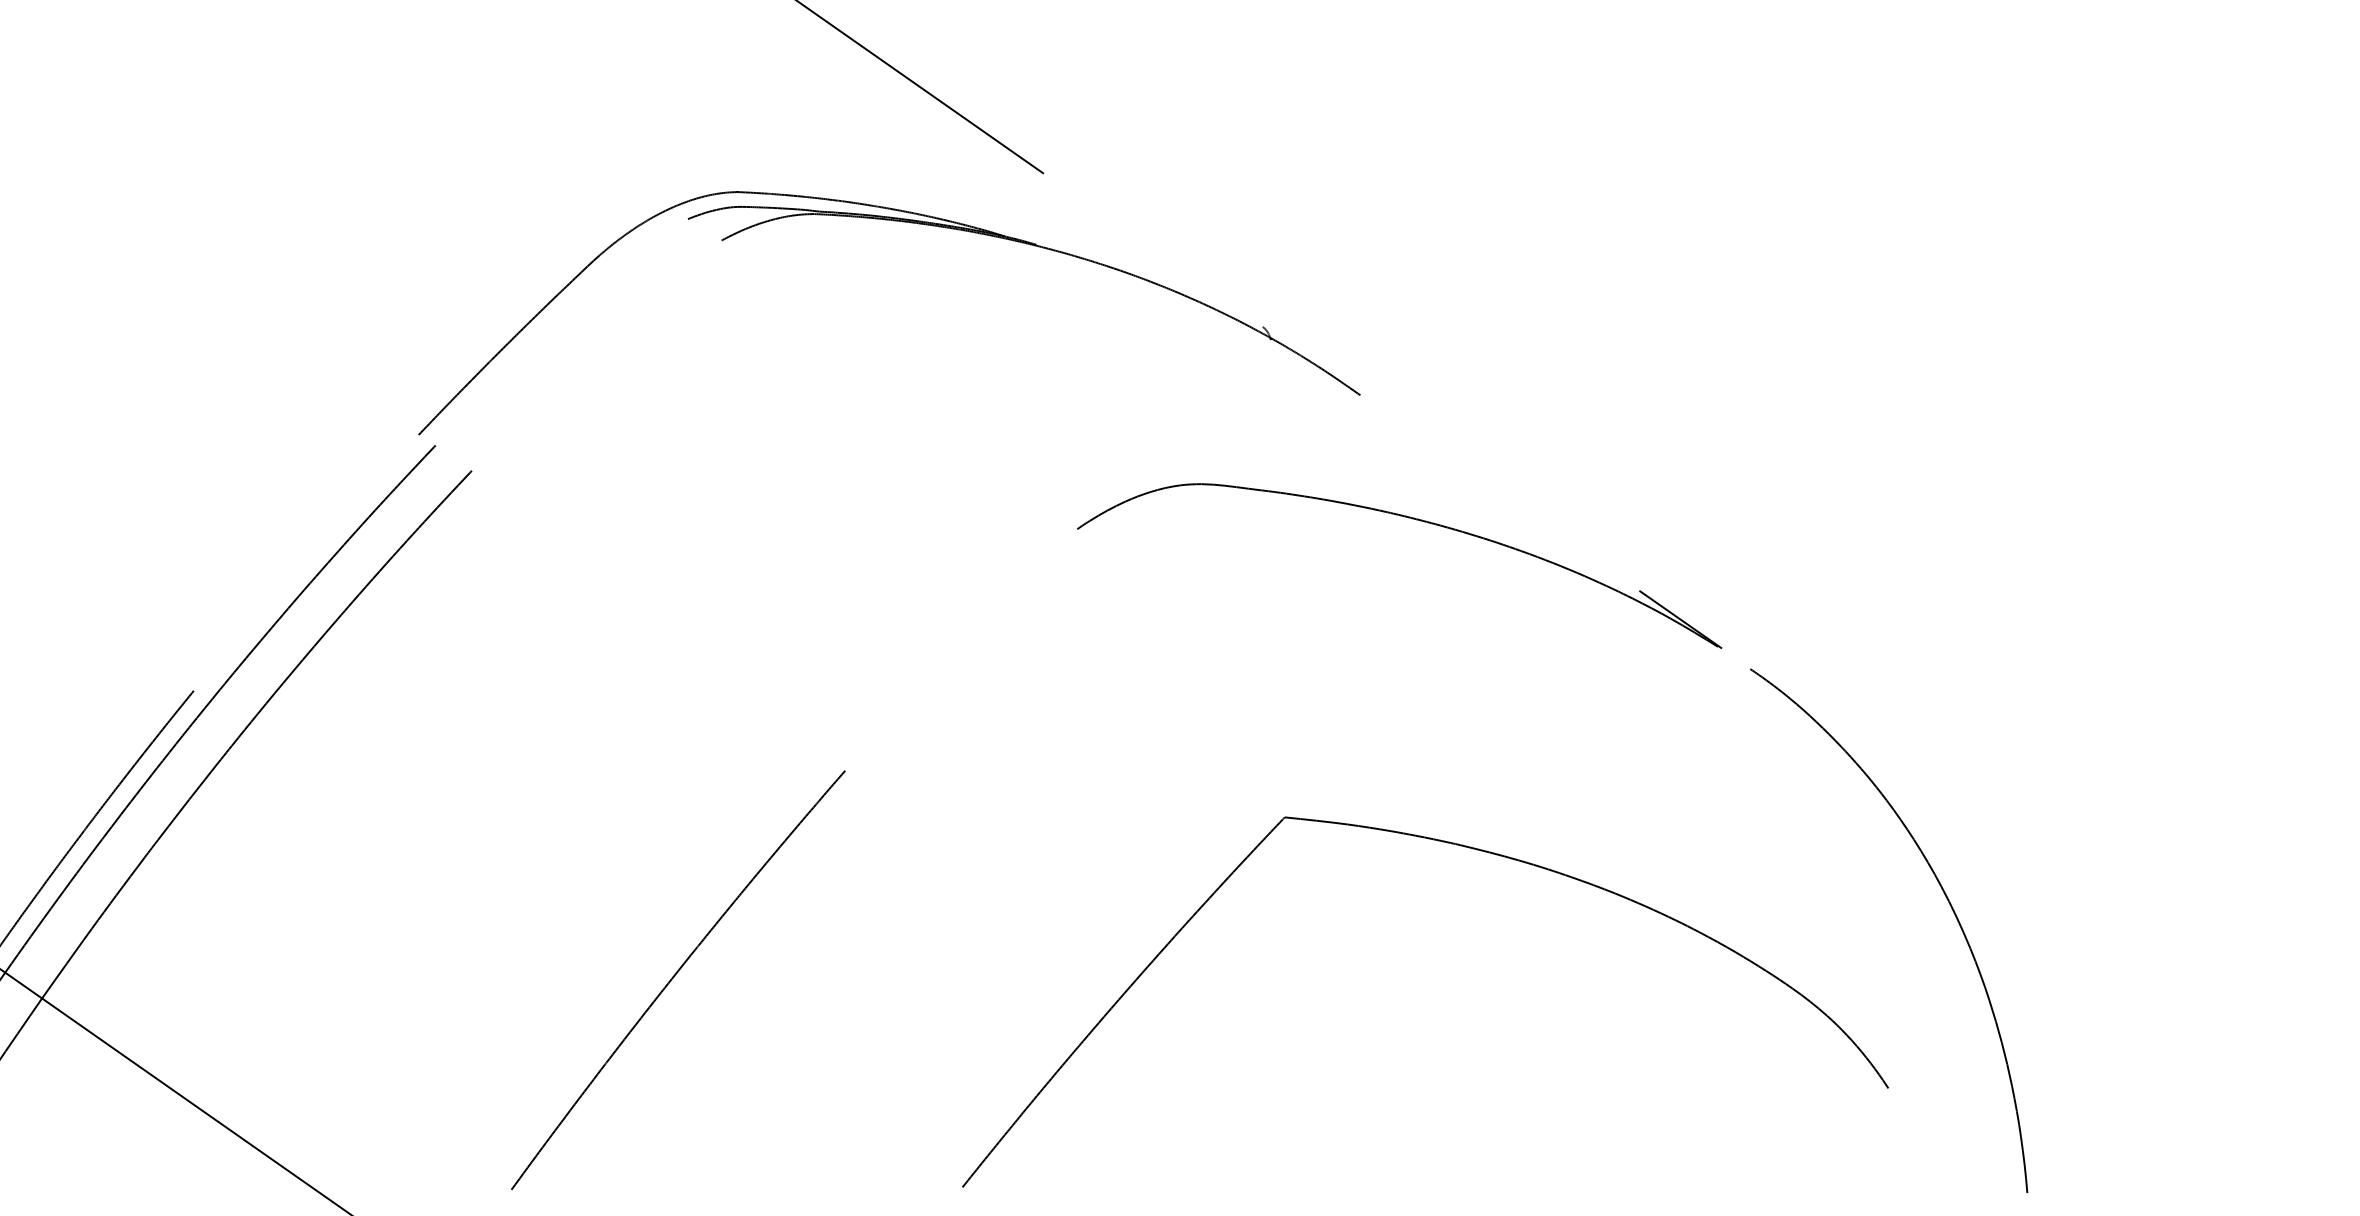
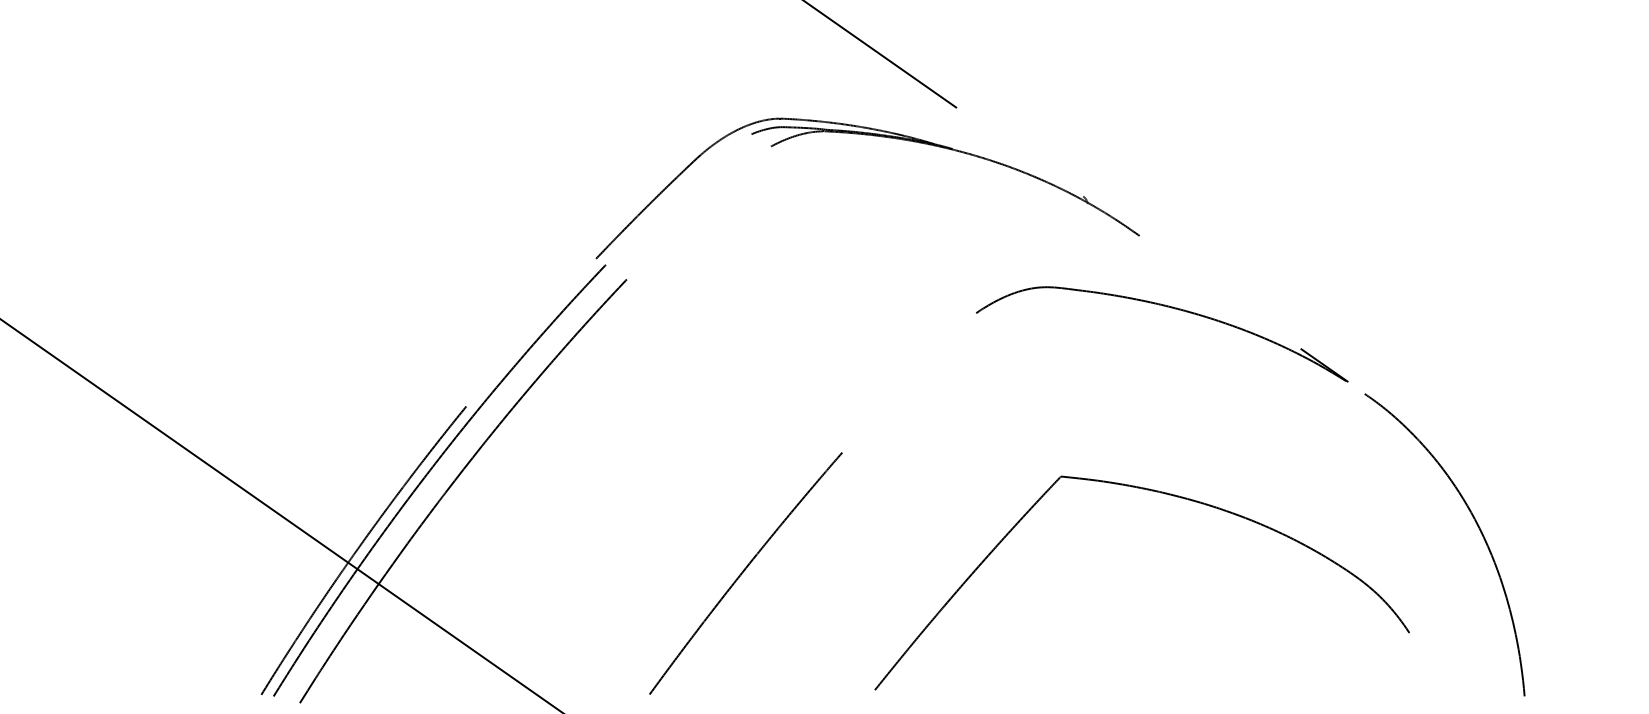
part: (1457, 846) -> (1160, 493), moved

